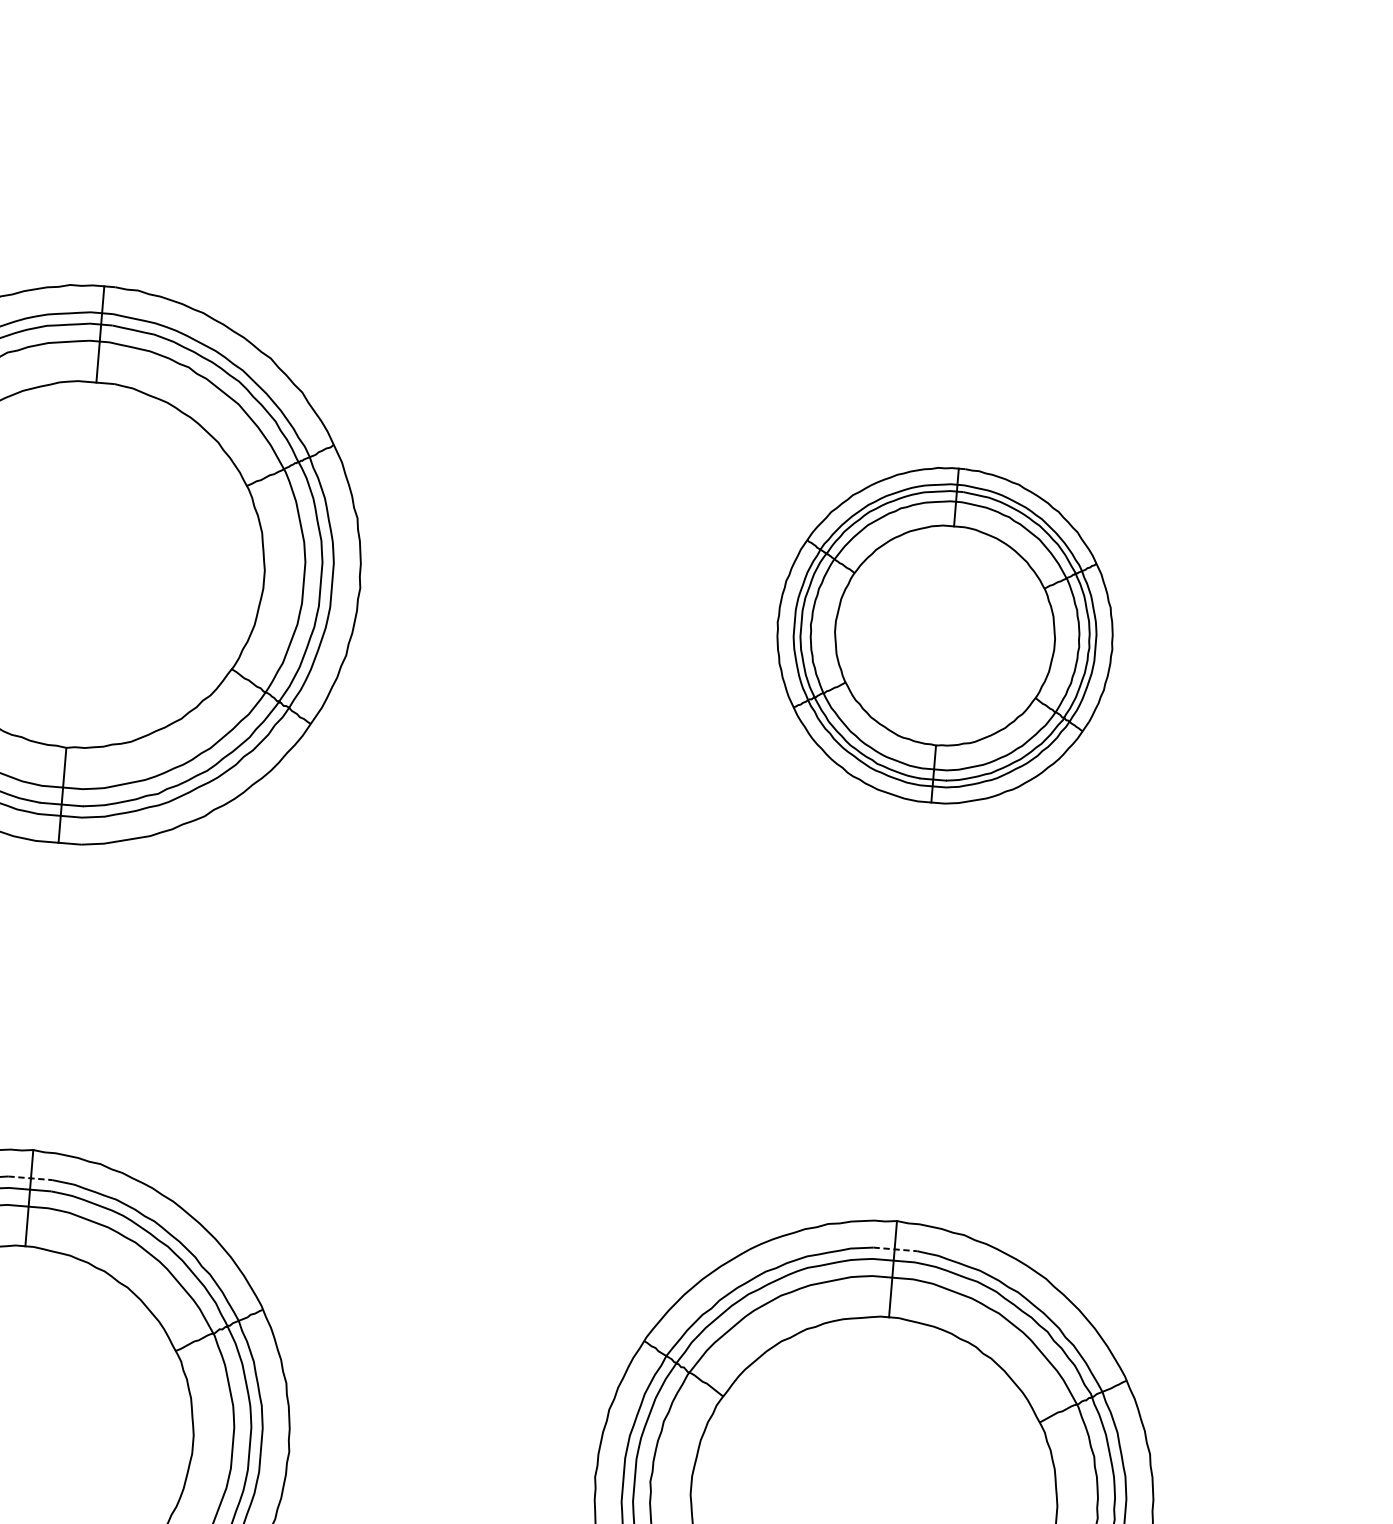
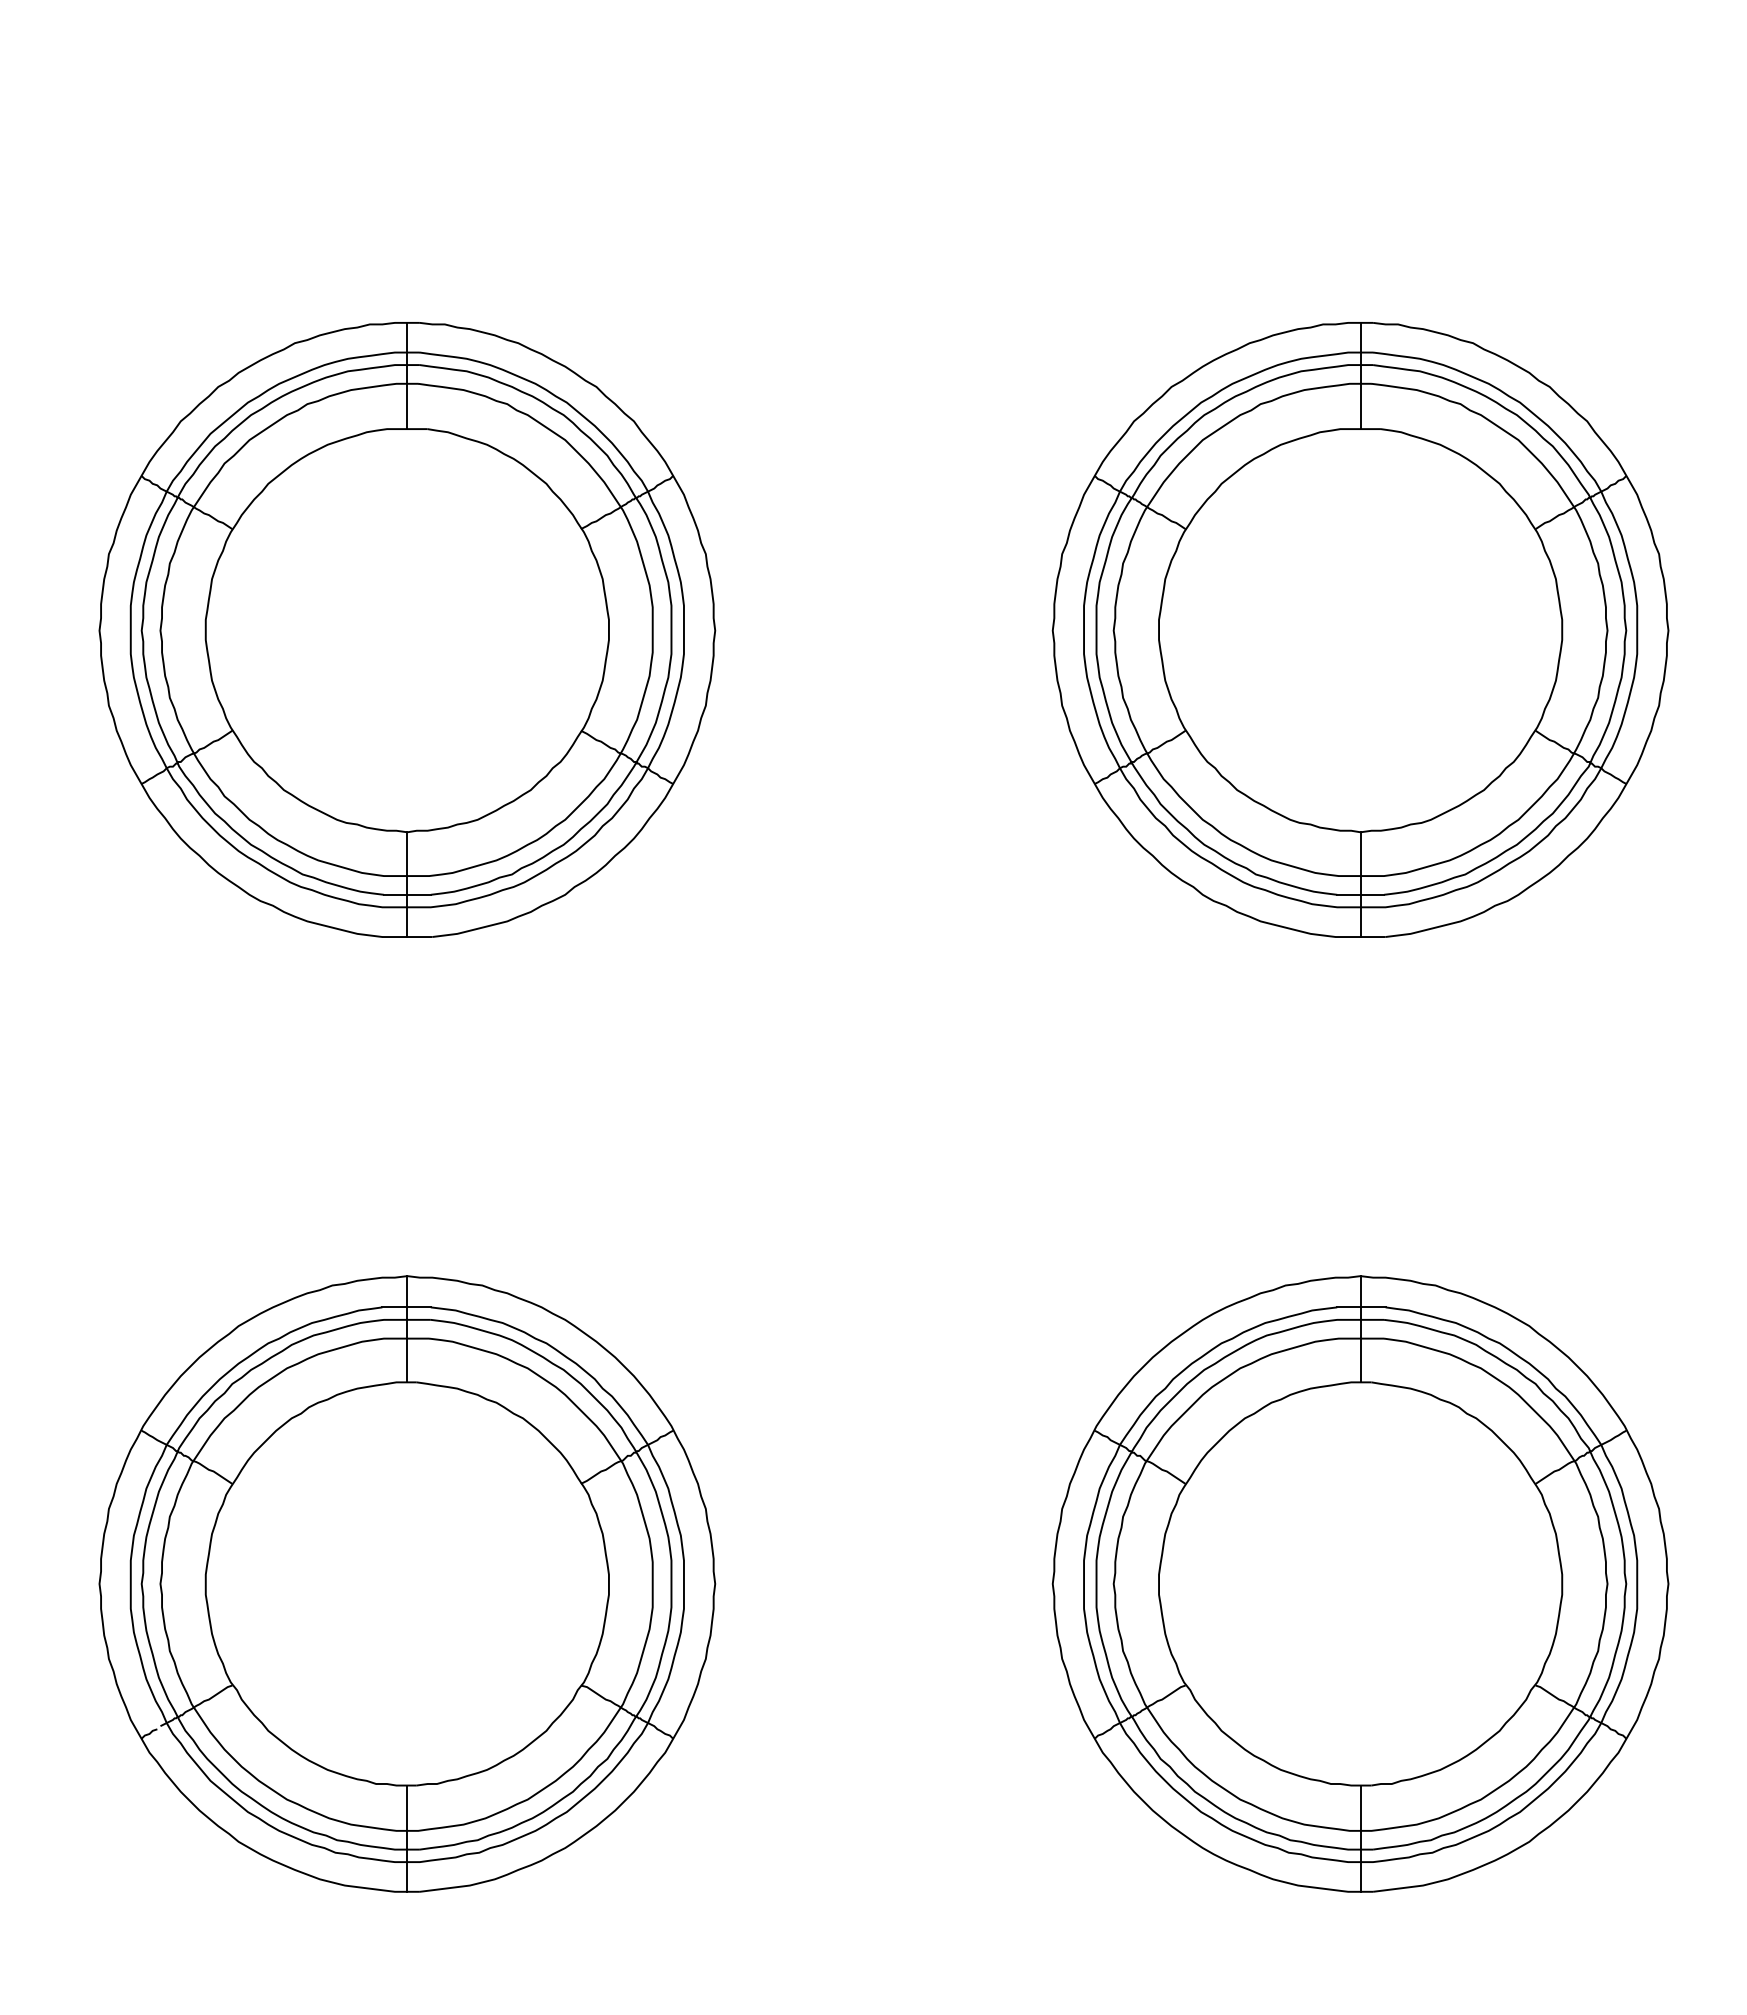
part: (945, 635) -> (1360, 629), size x1.67
line: (31, 1178) -> (407, 1307), dashed -> solid
line: (895, 1249) -> (1361, 1307), dashed -> solid

